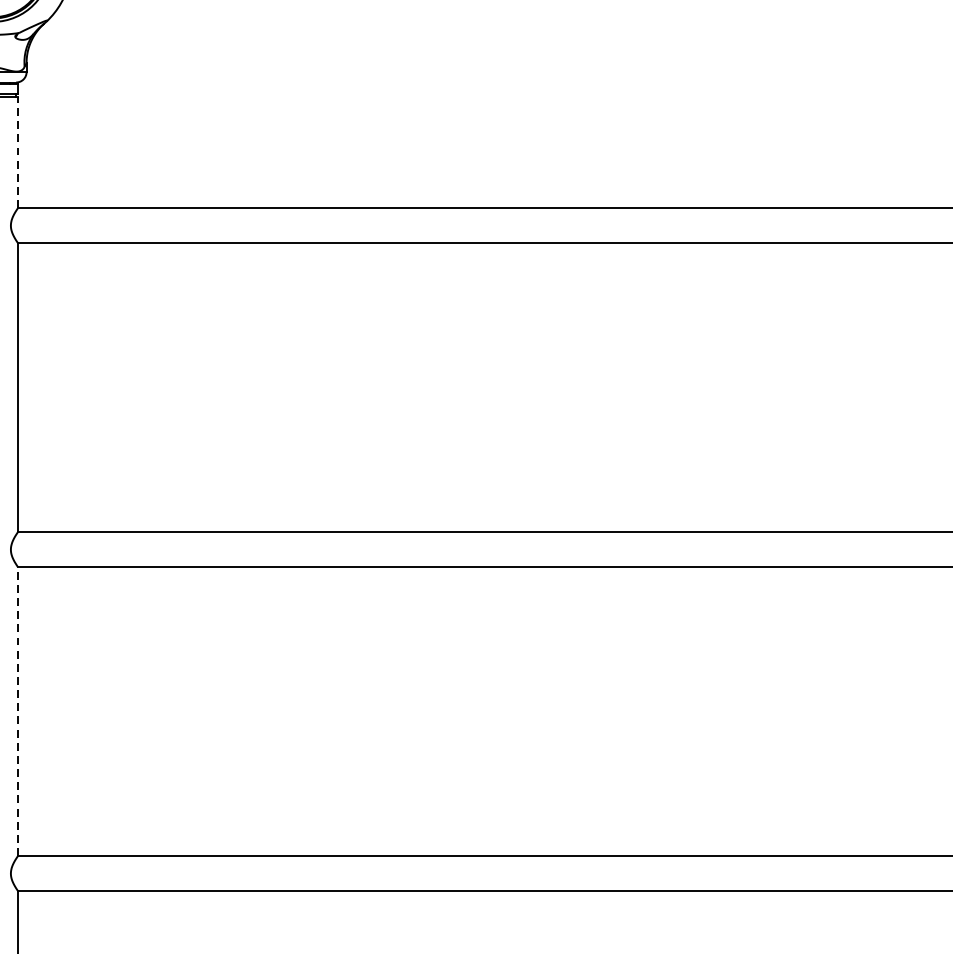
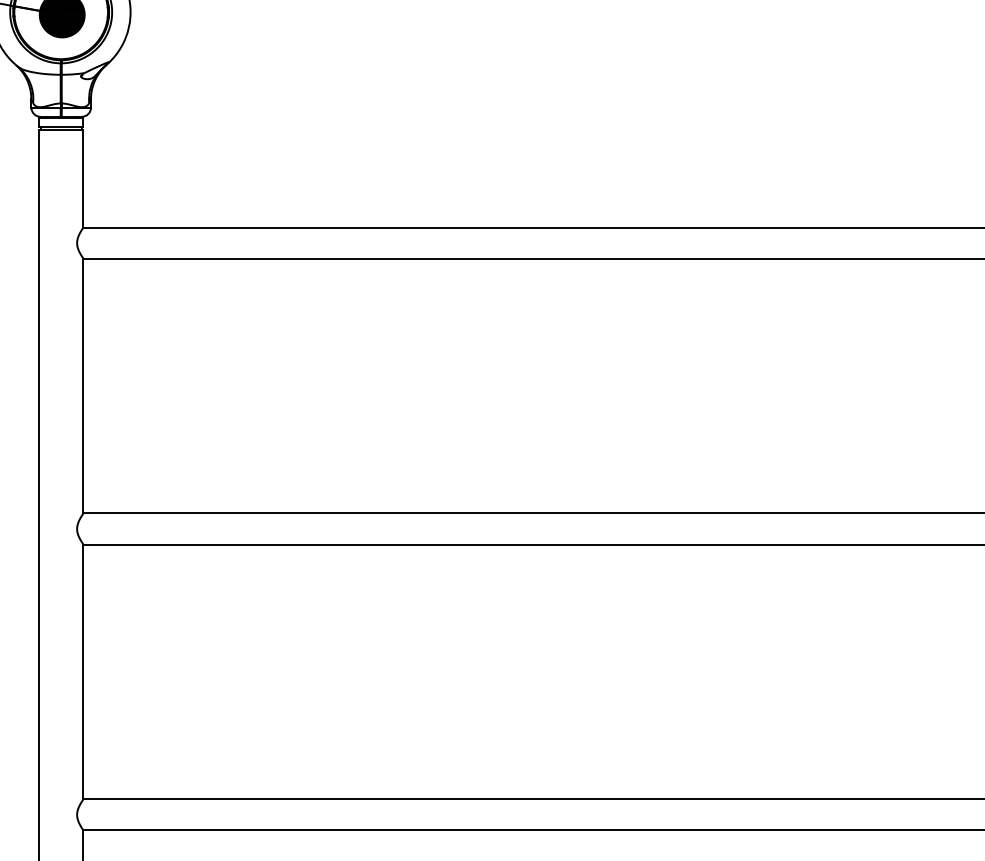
line: (18, 152) -> (83, 178), dashed -> solid
line: (18, 711) -> (83, 671), dashed -> solid

